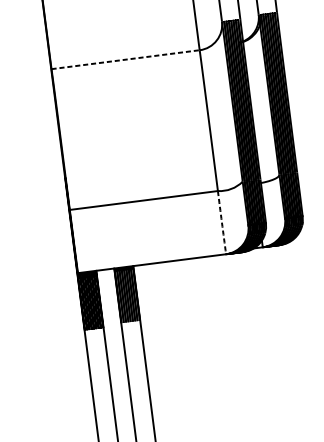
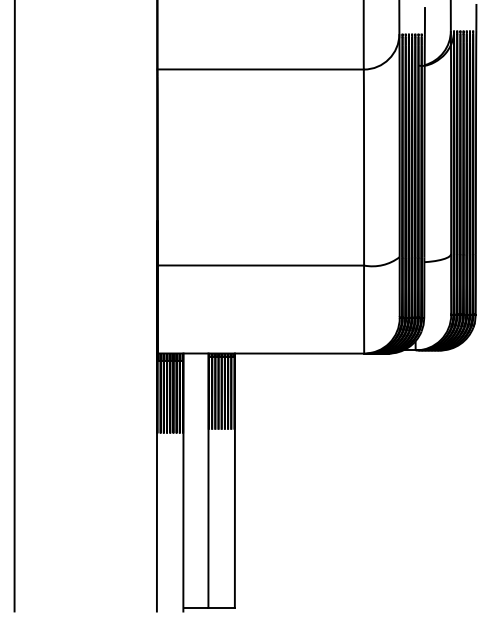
line: (126, 59) -> (261, 69), dashed -> solid
arc: (222, 222) -> (364, 309), dashed -> solid

